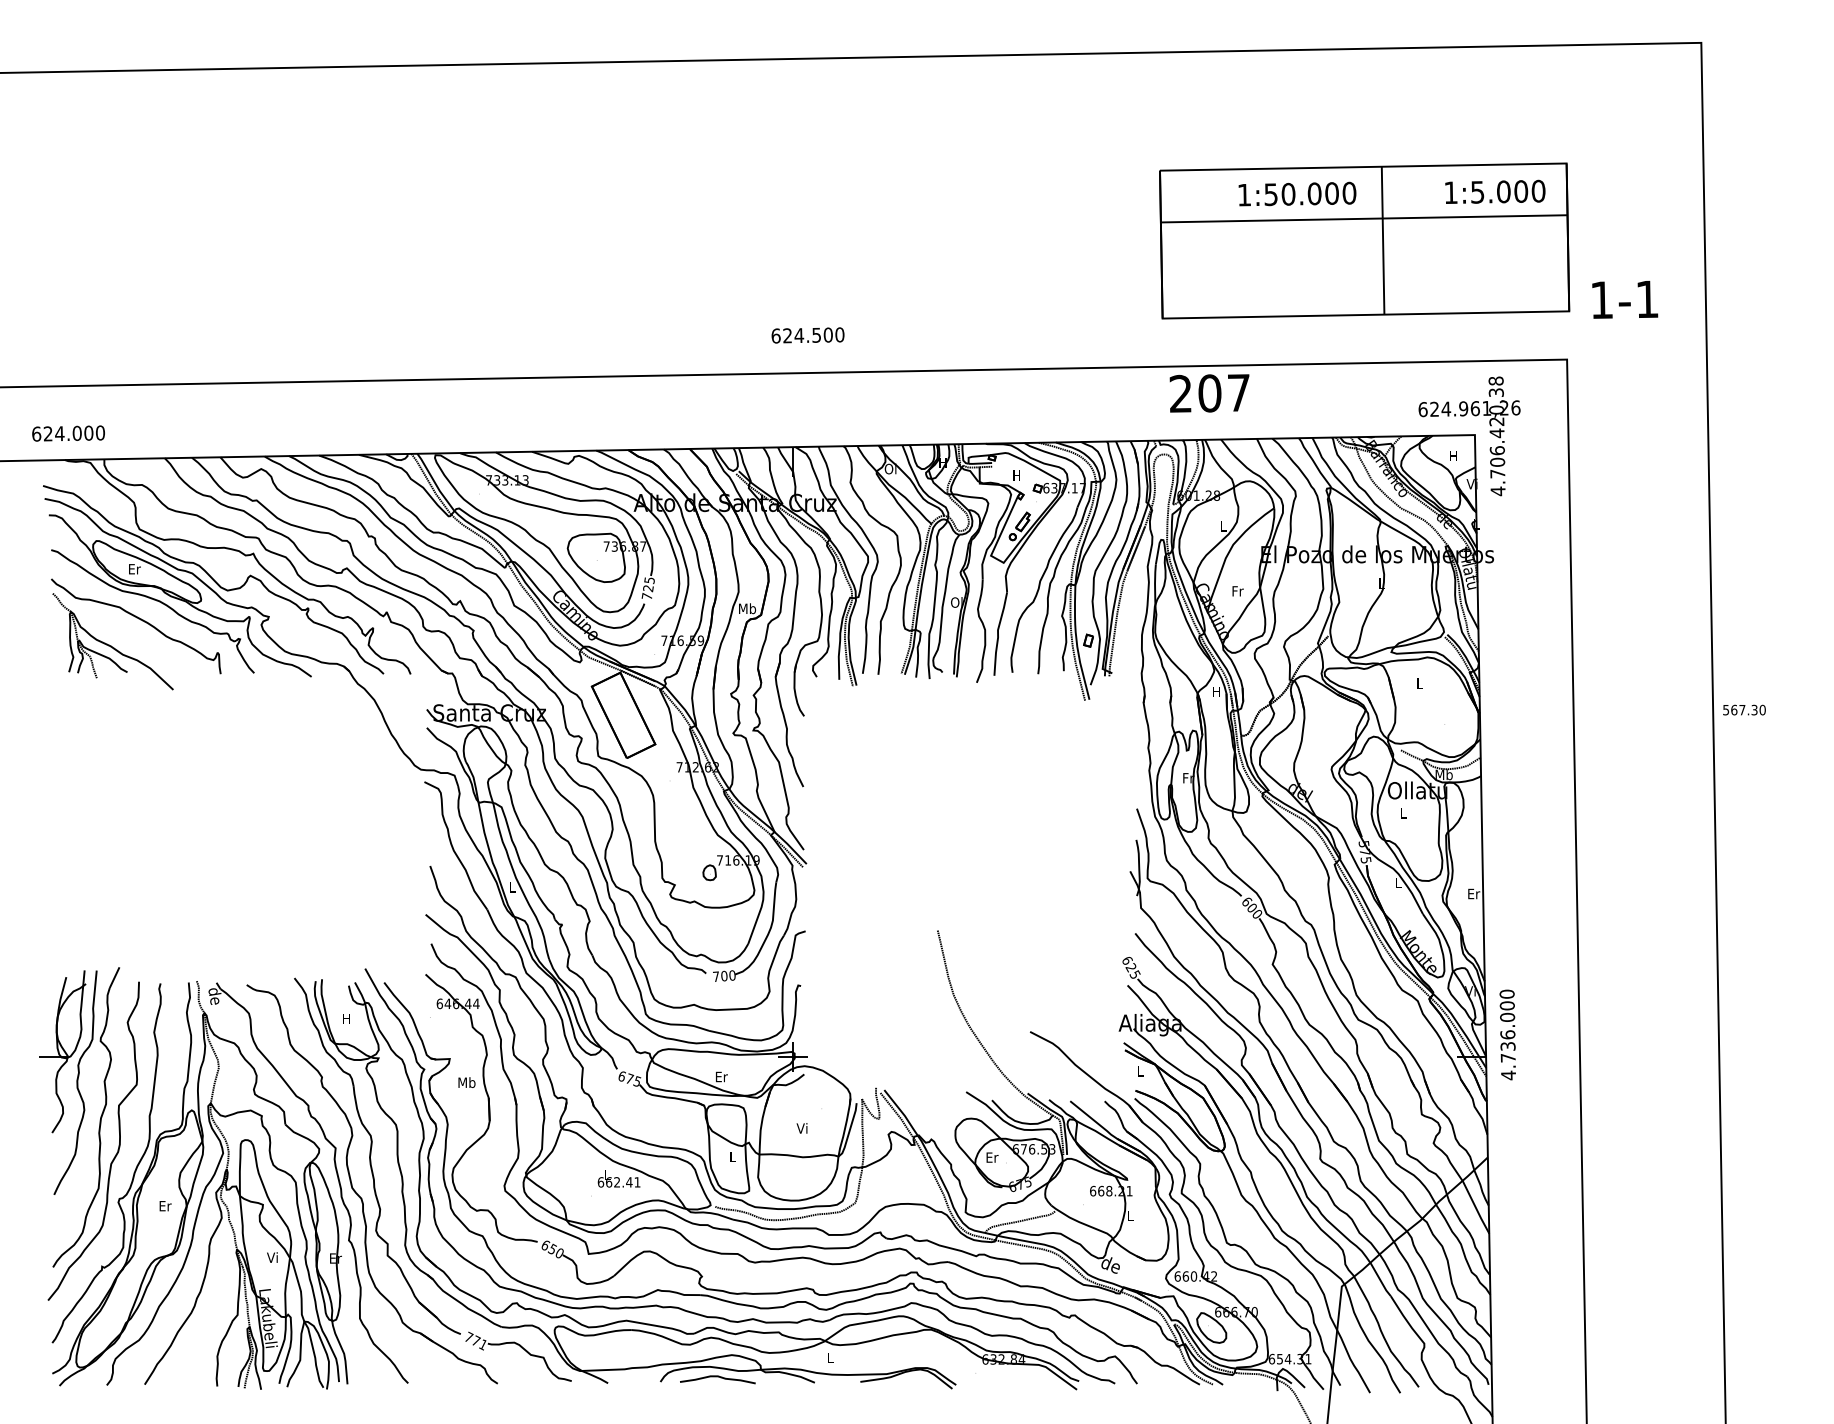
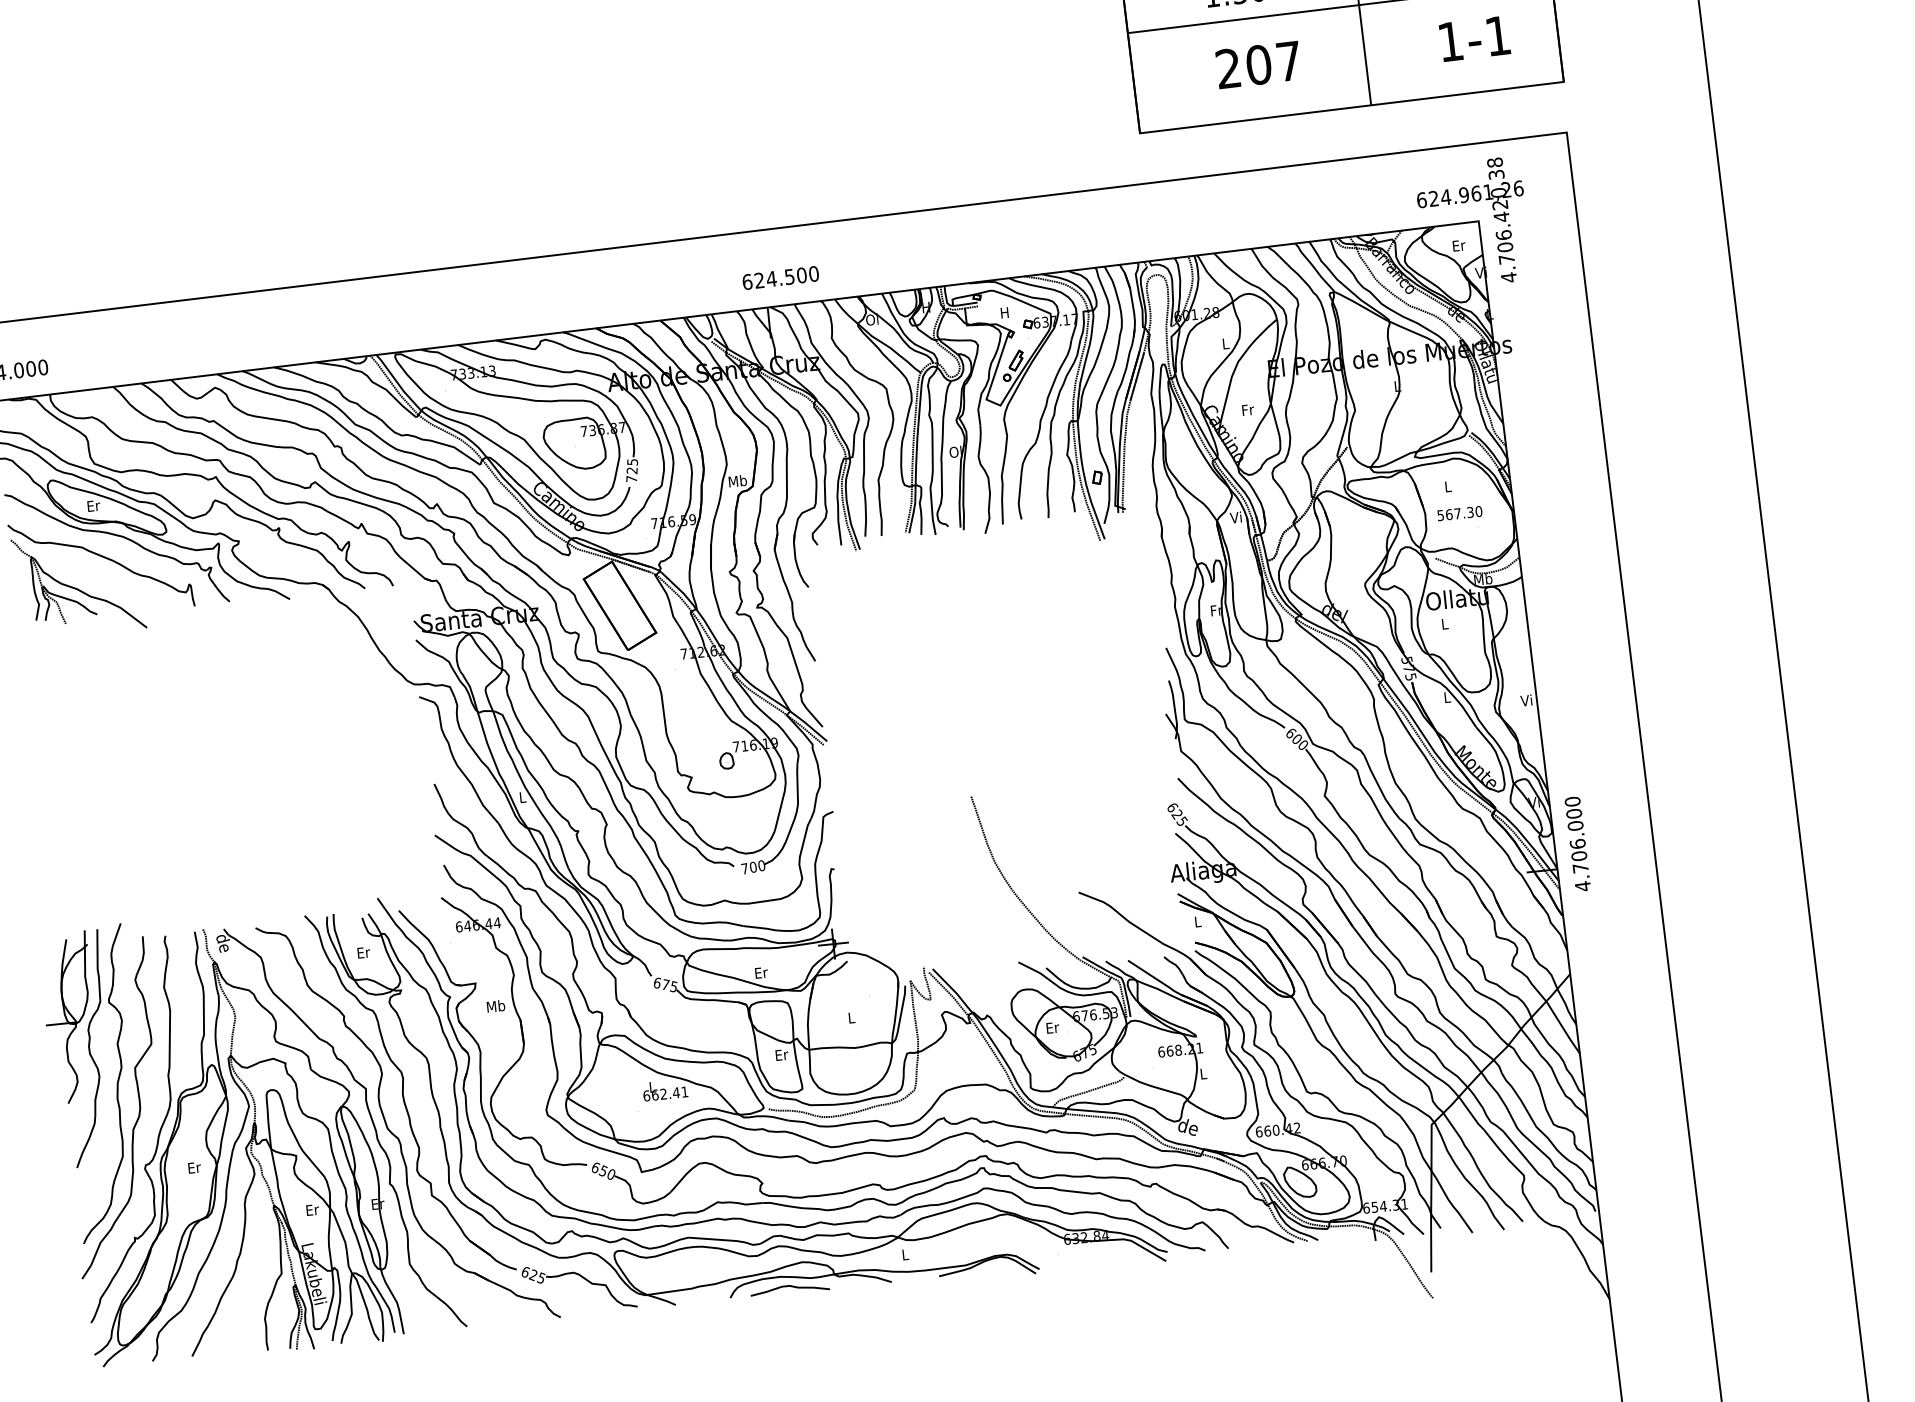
text: (1625, 299) -> (1475, 38), moved
text: (807, 335) -> (780, 278), moved
text: (1209, 393) -> (1258, 65), moved
text: (1454, 456) -> (1459, 245), H -> Er
text: (1215, 691) -> (1235, 517), H -> Vi
text: (1744, 709) -> (1459, 512), moved
text: (1473, 893) -> (1526, 700), Er -> Vi
text: (347, 1018) -> (364, 952), H -> Er
text: (1507, 1045) -> (1578, 855), 4.736.000 -> 4.706.000
text: (801, 1128) -> (850, 1018), Vi -> L
text: (733, 1156) -> (782, 1054), L -> Er
text: (273, 1257) -> (312, 1209), Vi -> Er
text: (476, 1340) -> (533, 1274), 771 -> 625

